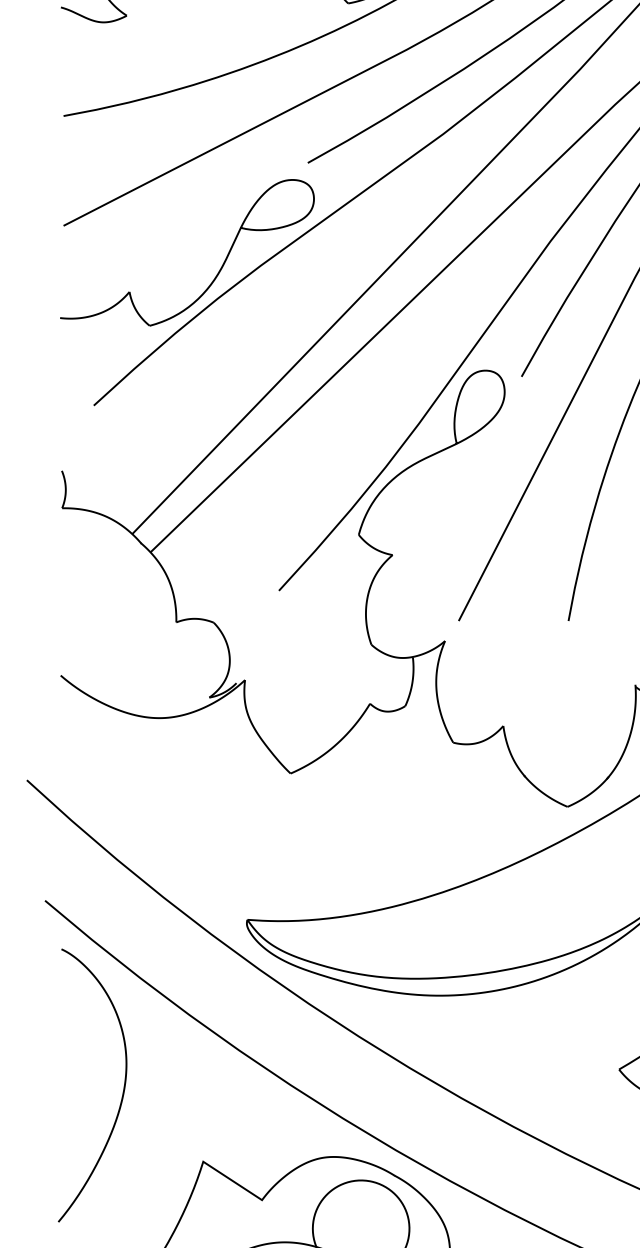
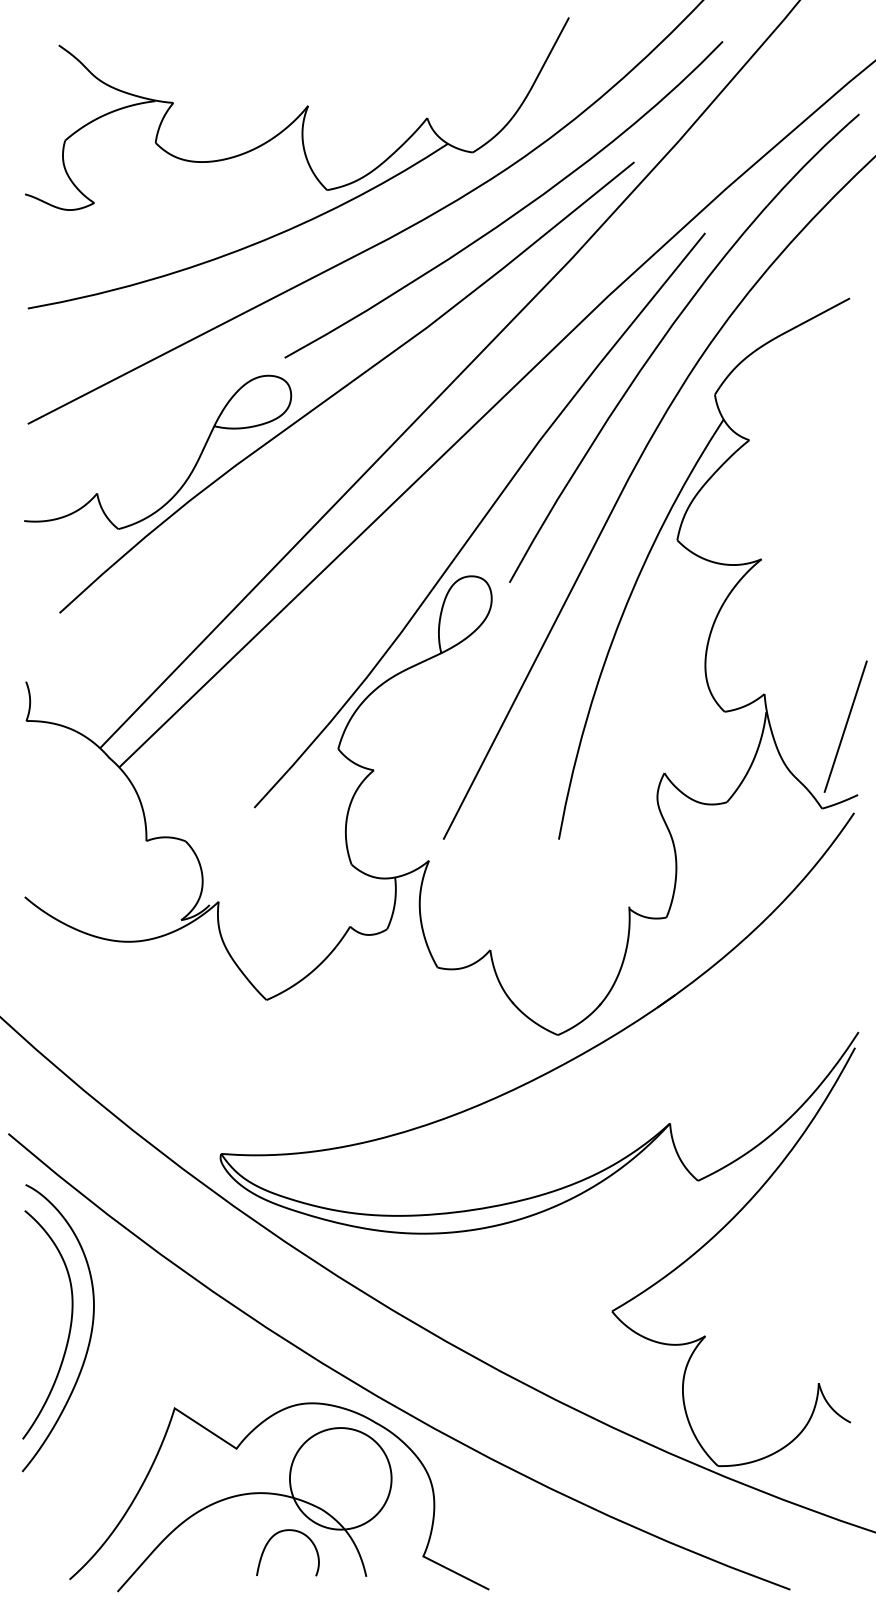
curve: (103, 1083) -> (69, 1326), added

